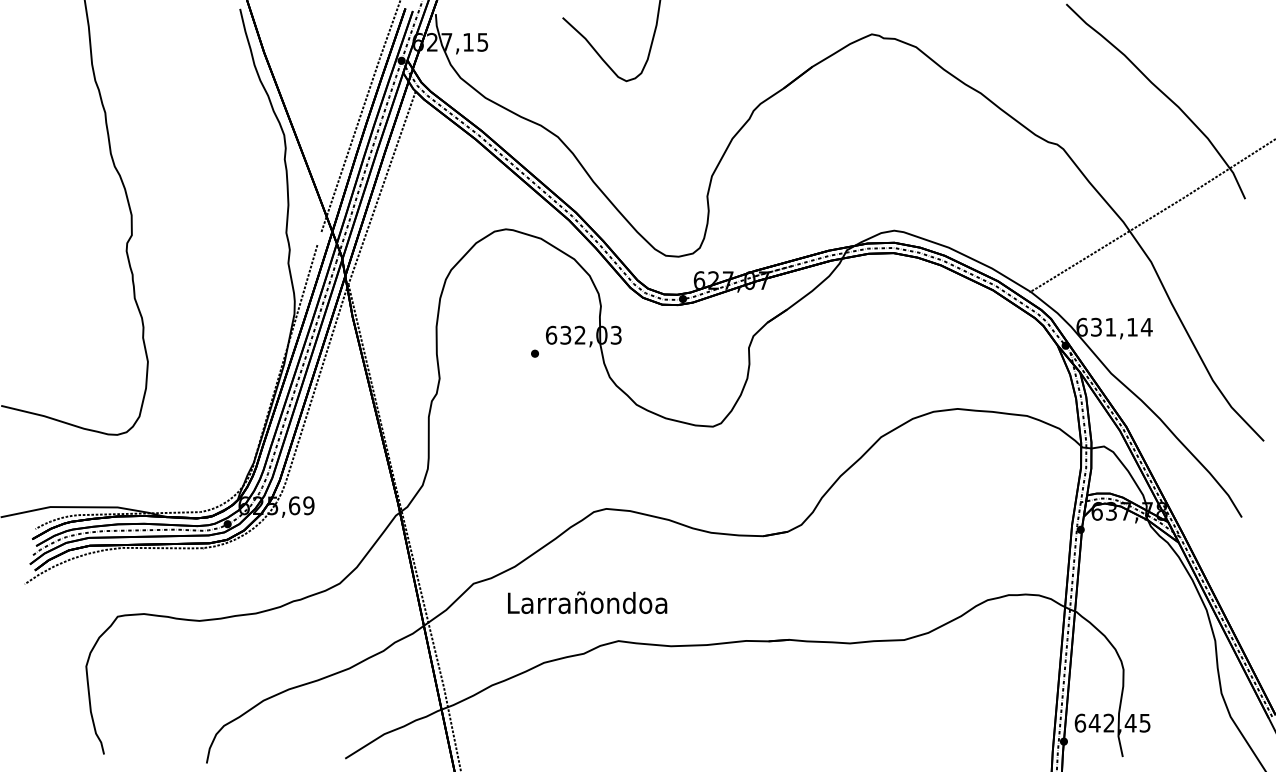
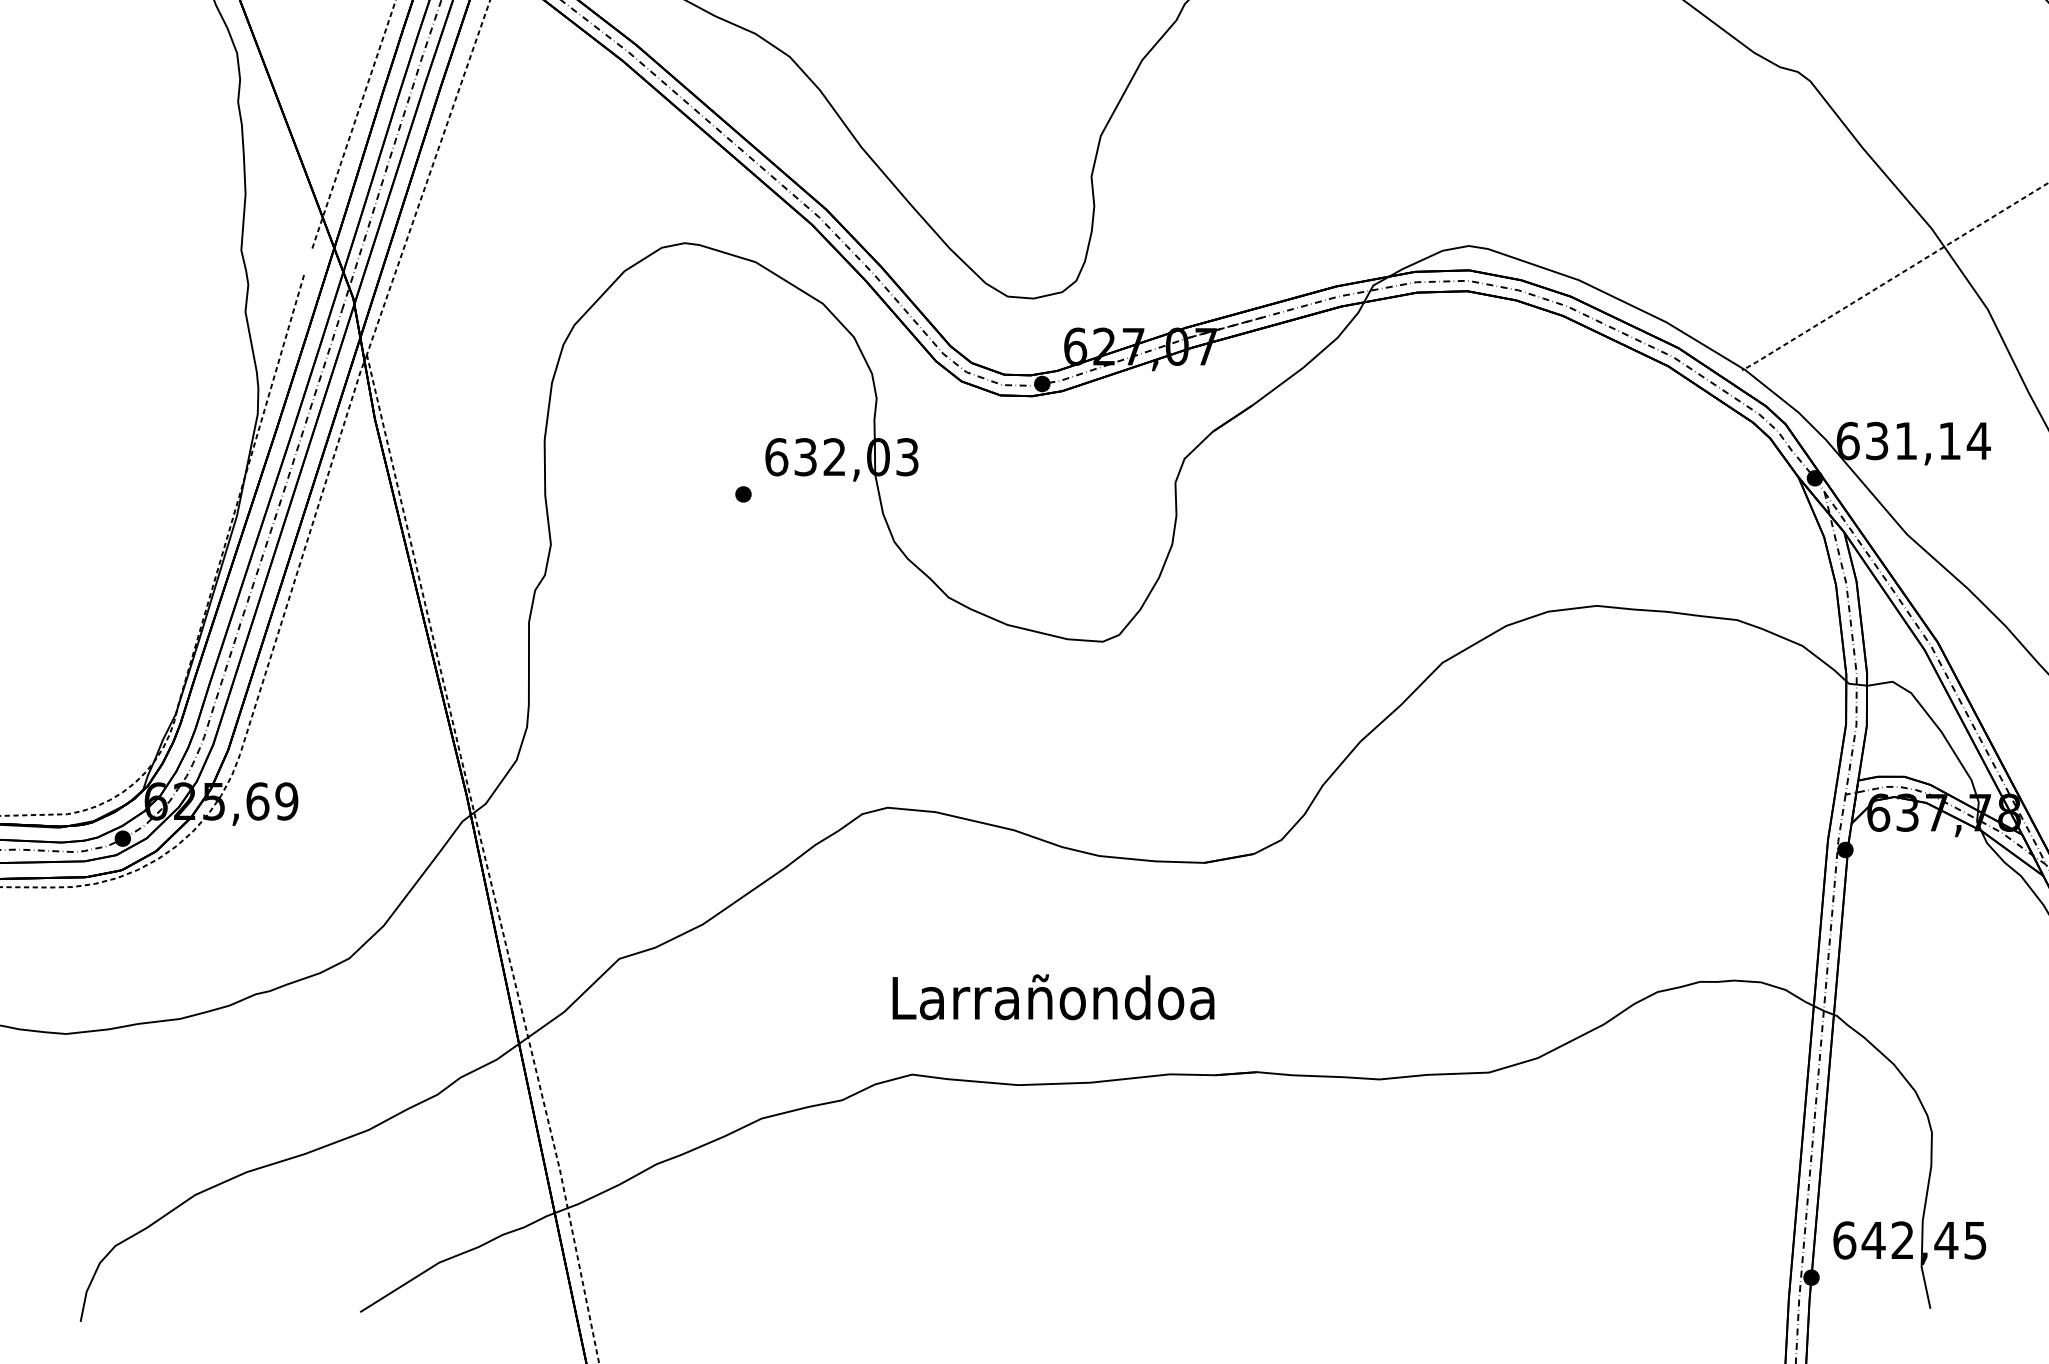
text: (587, 602) -> (1053, 996), moved

